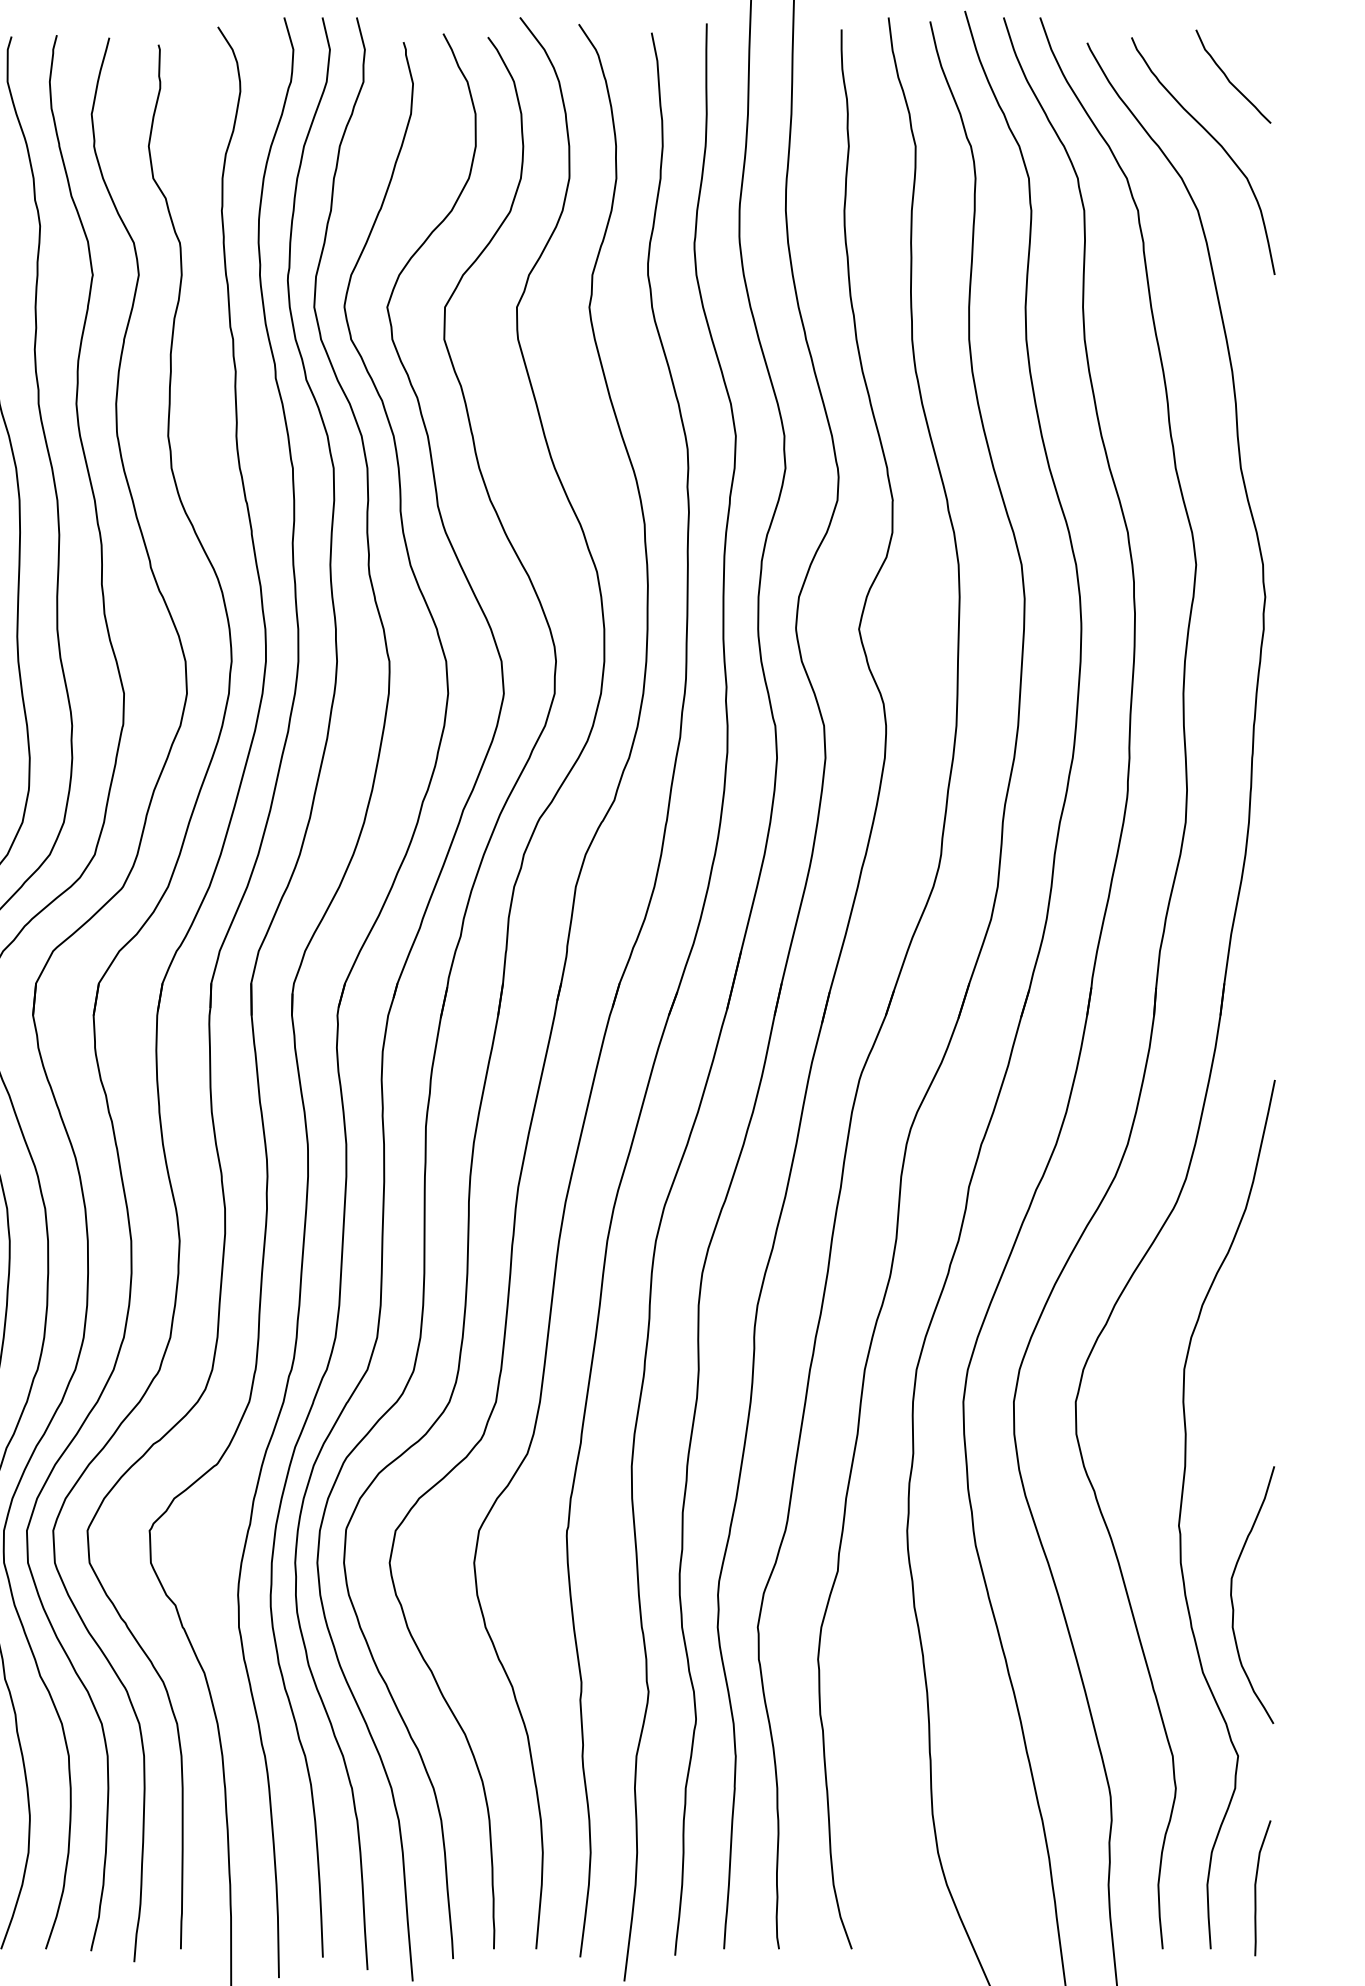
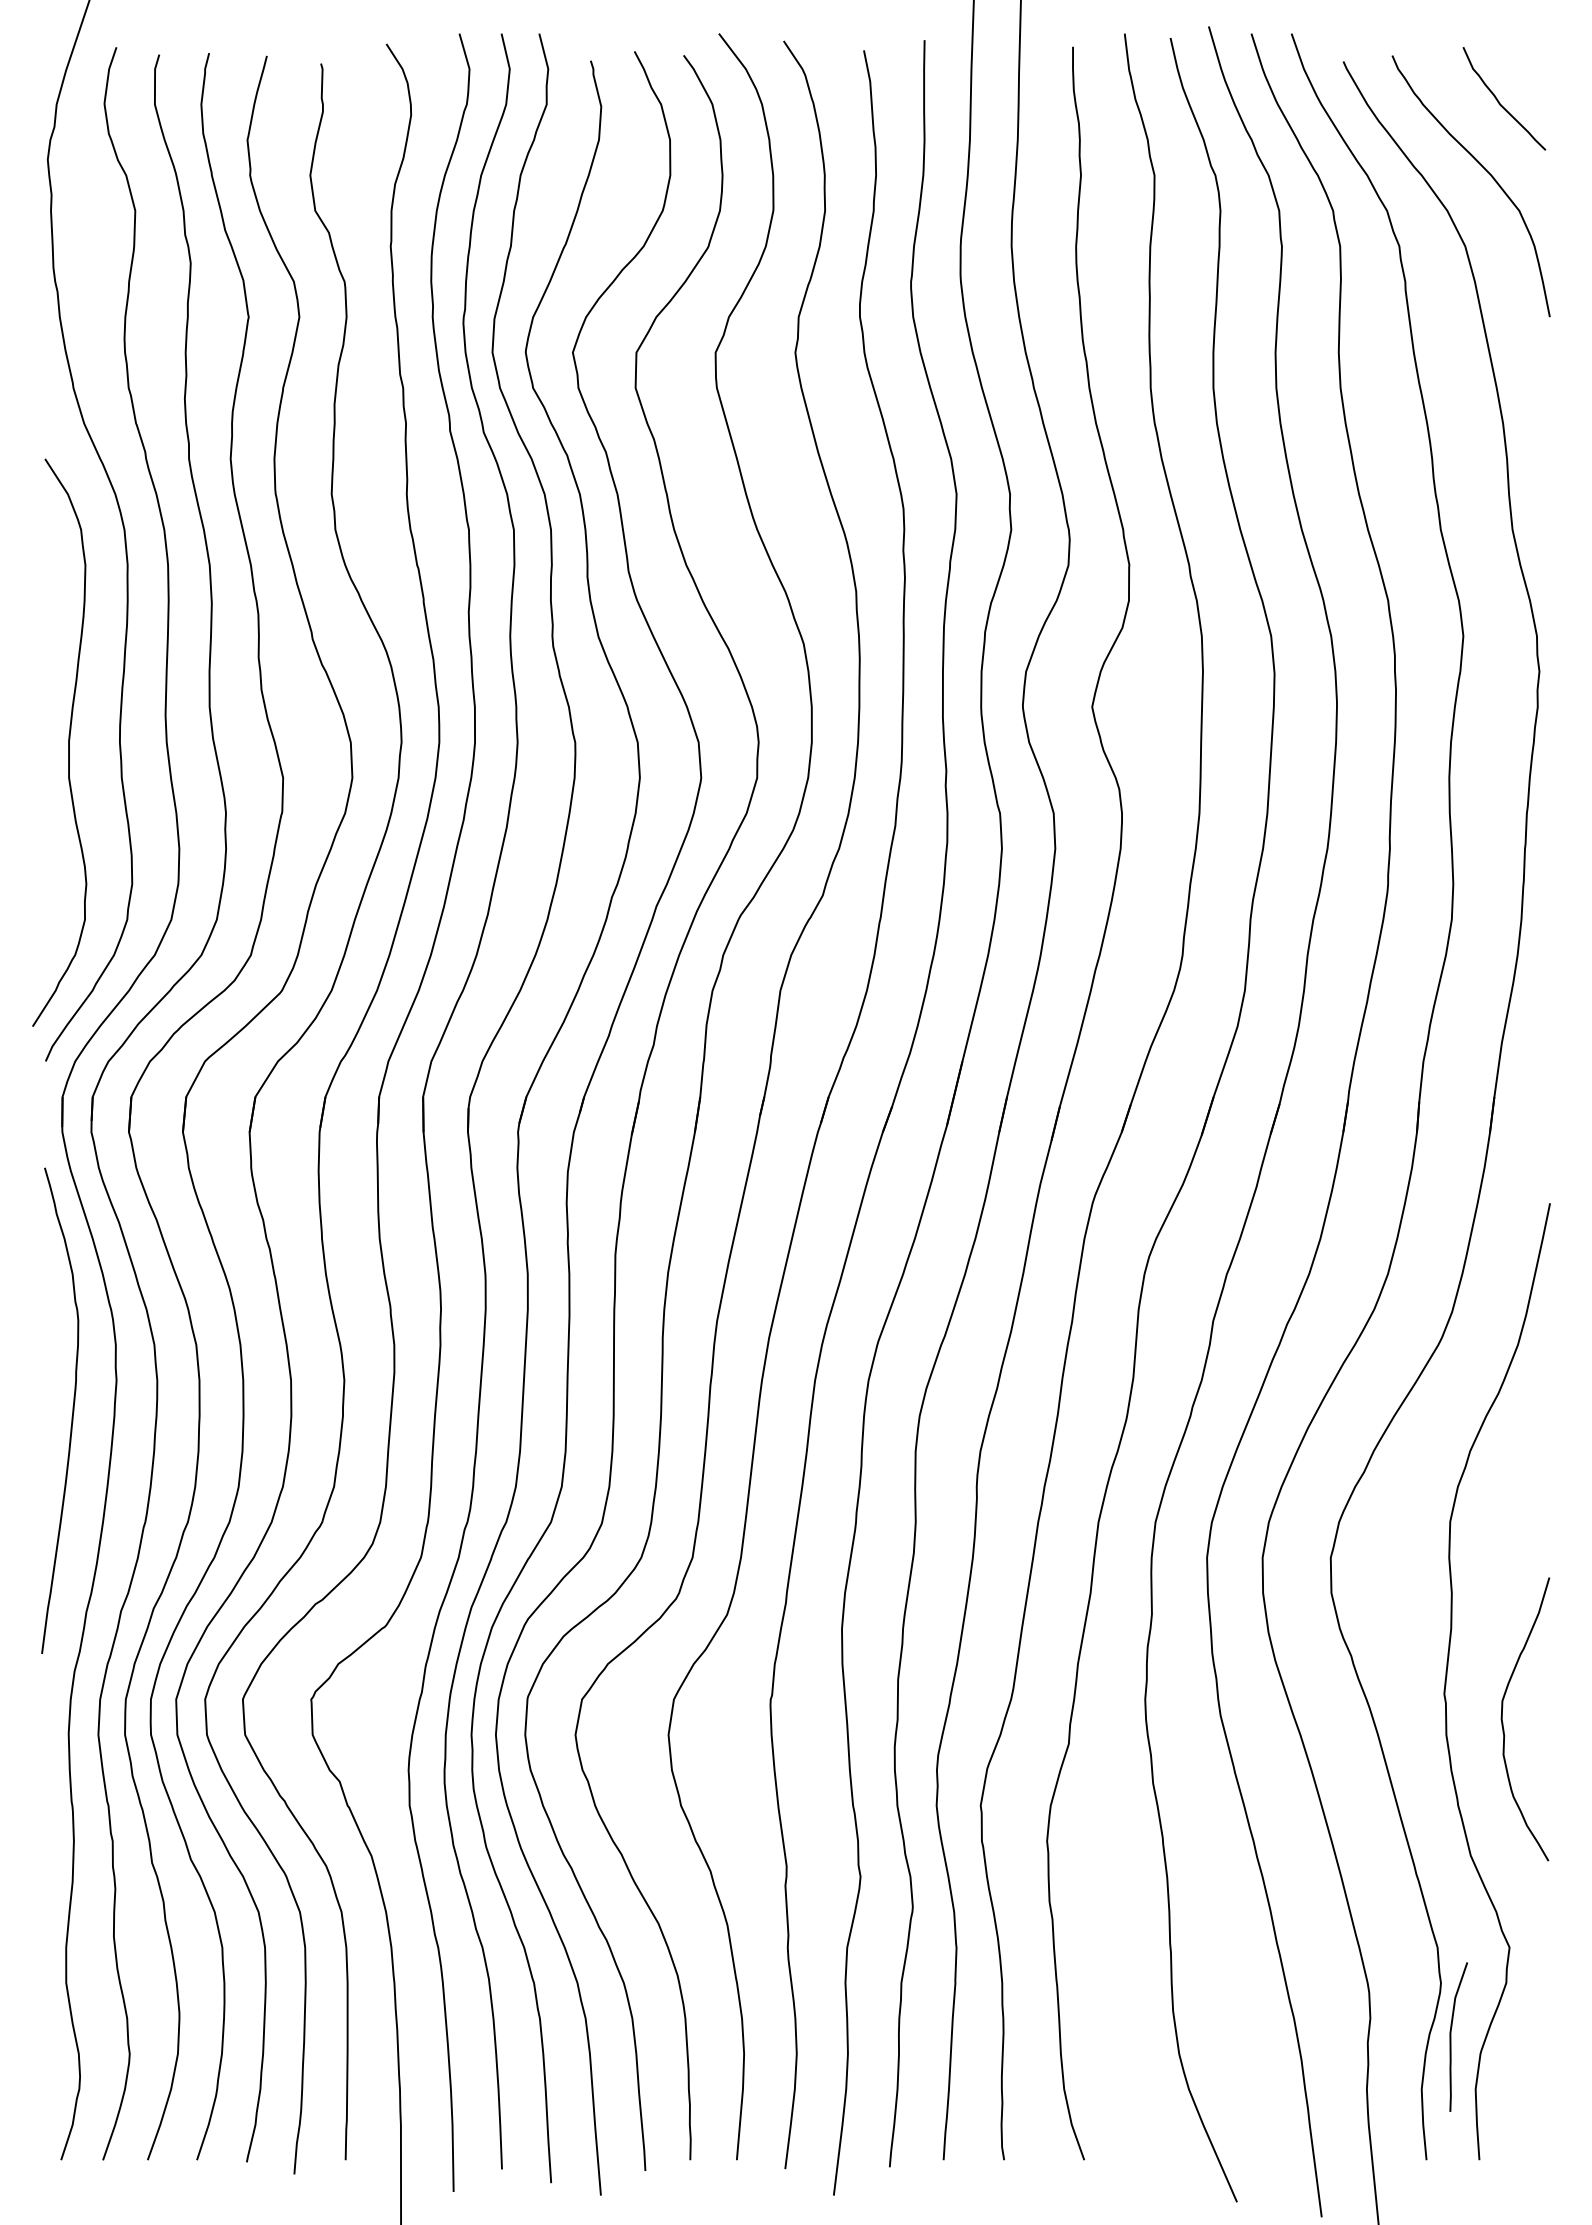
curve: (1232, 1597) -> (1503, 1722), moved
curve: (1256, 1887) -> (1451, 2036), moved

